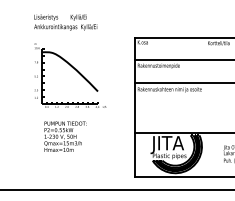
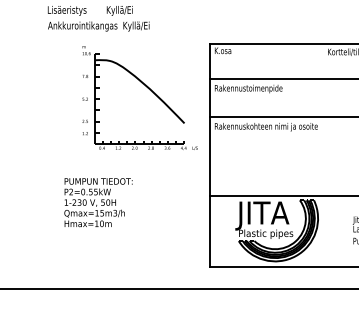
part: (75, 70) -> (148, 89), moved

